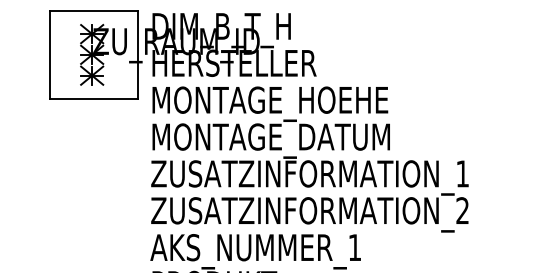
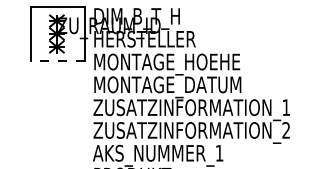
line: (93, 99) -> (57, 61), solid -> dashed

